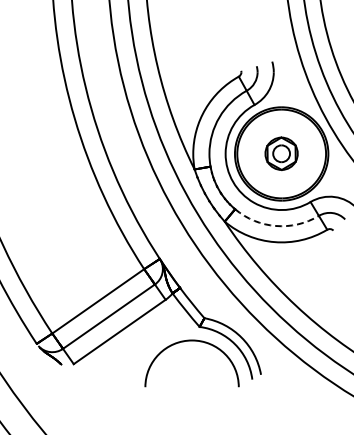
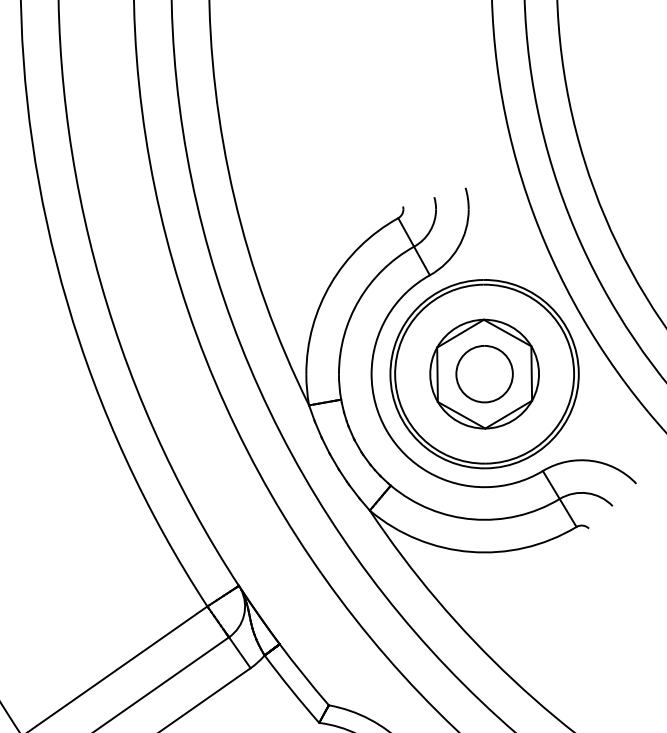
part: (281, 153) -> (484, 373), size x1.67
arc: (275, 226) -> (472, 520), dashed -> solid

